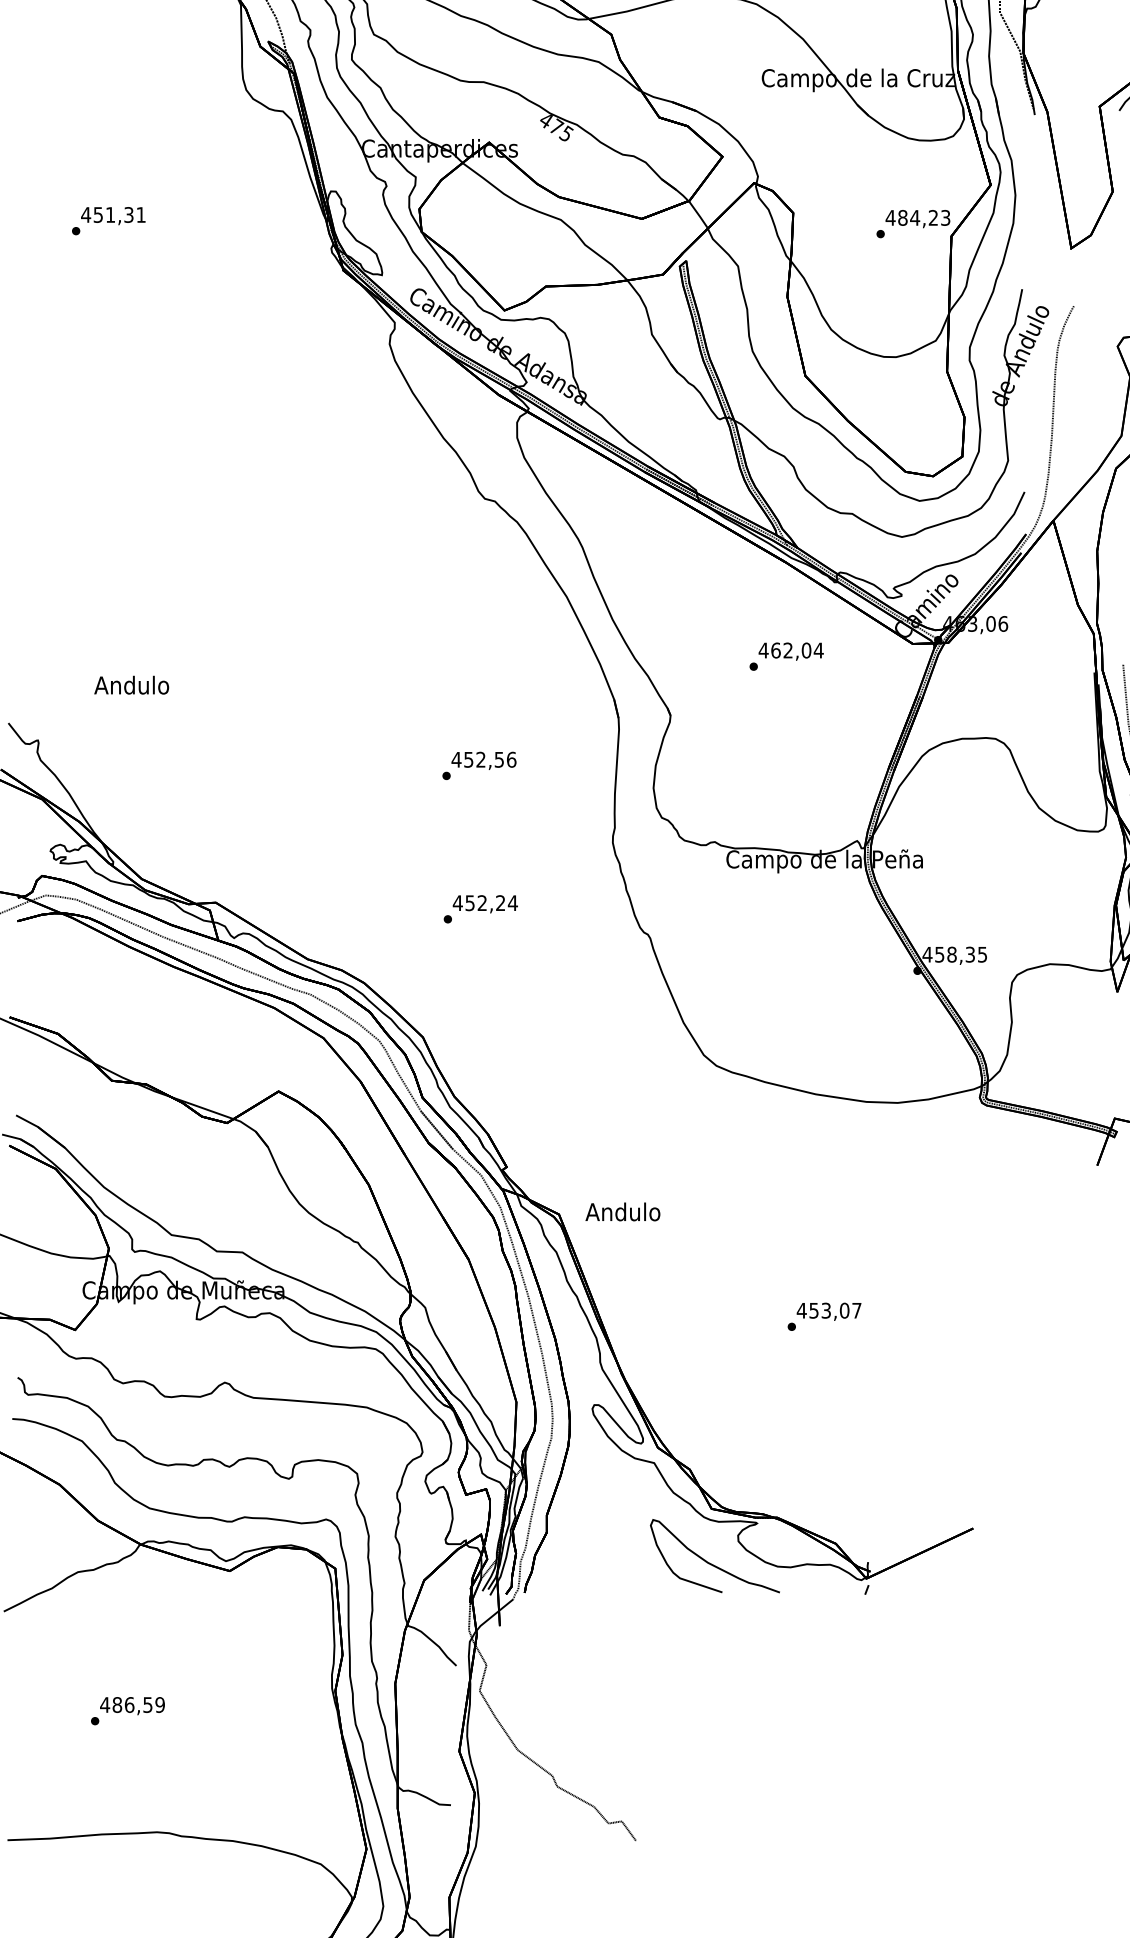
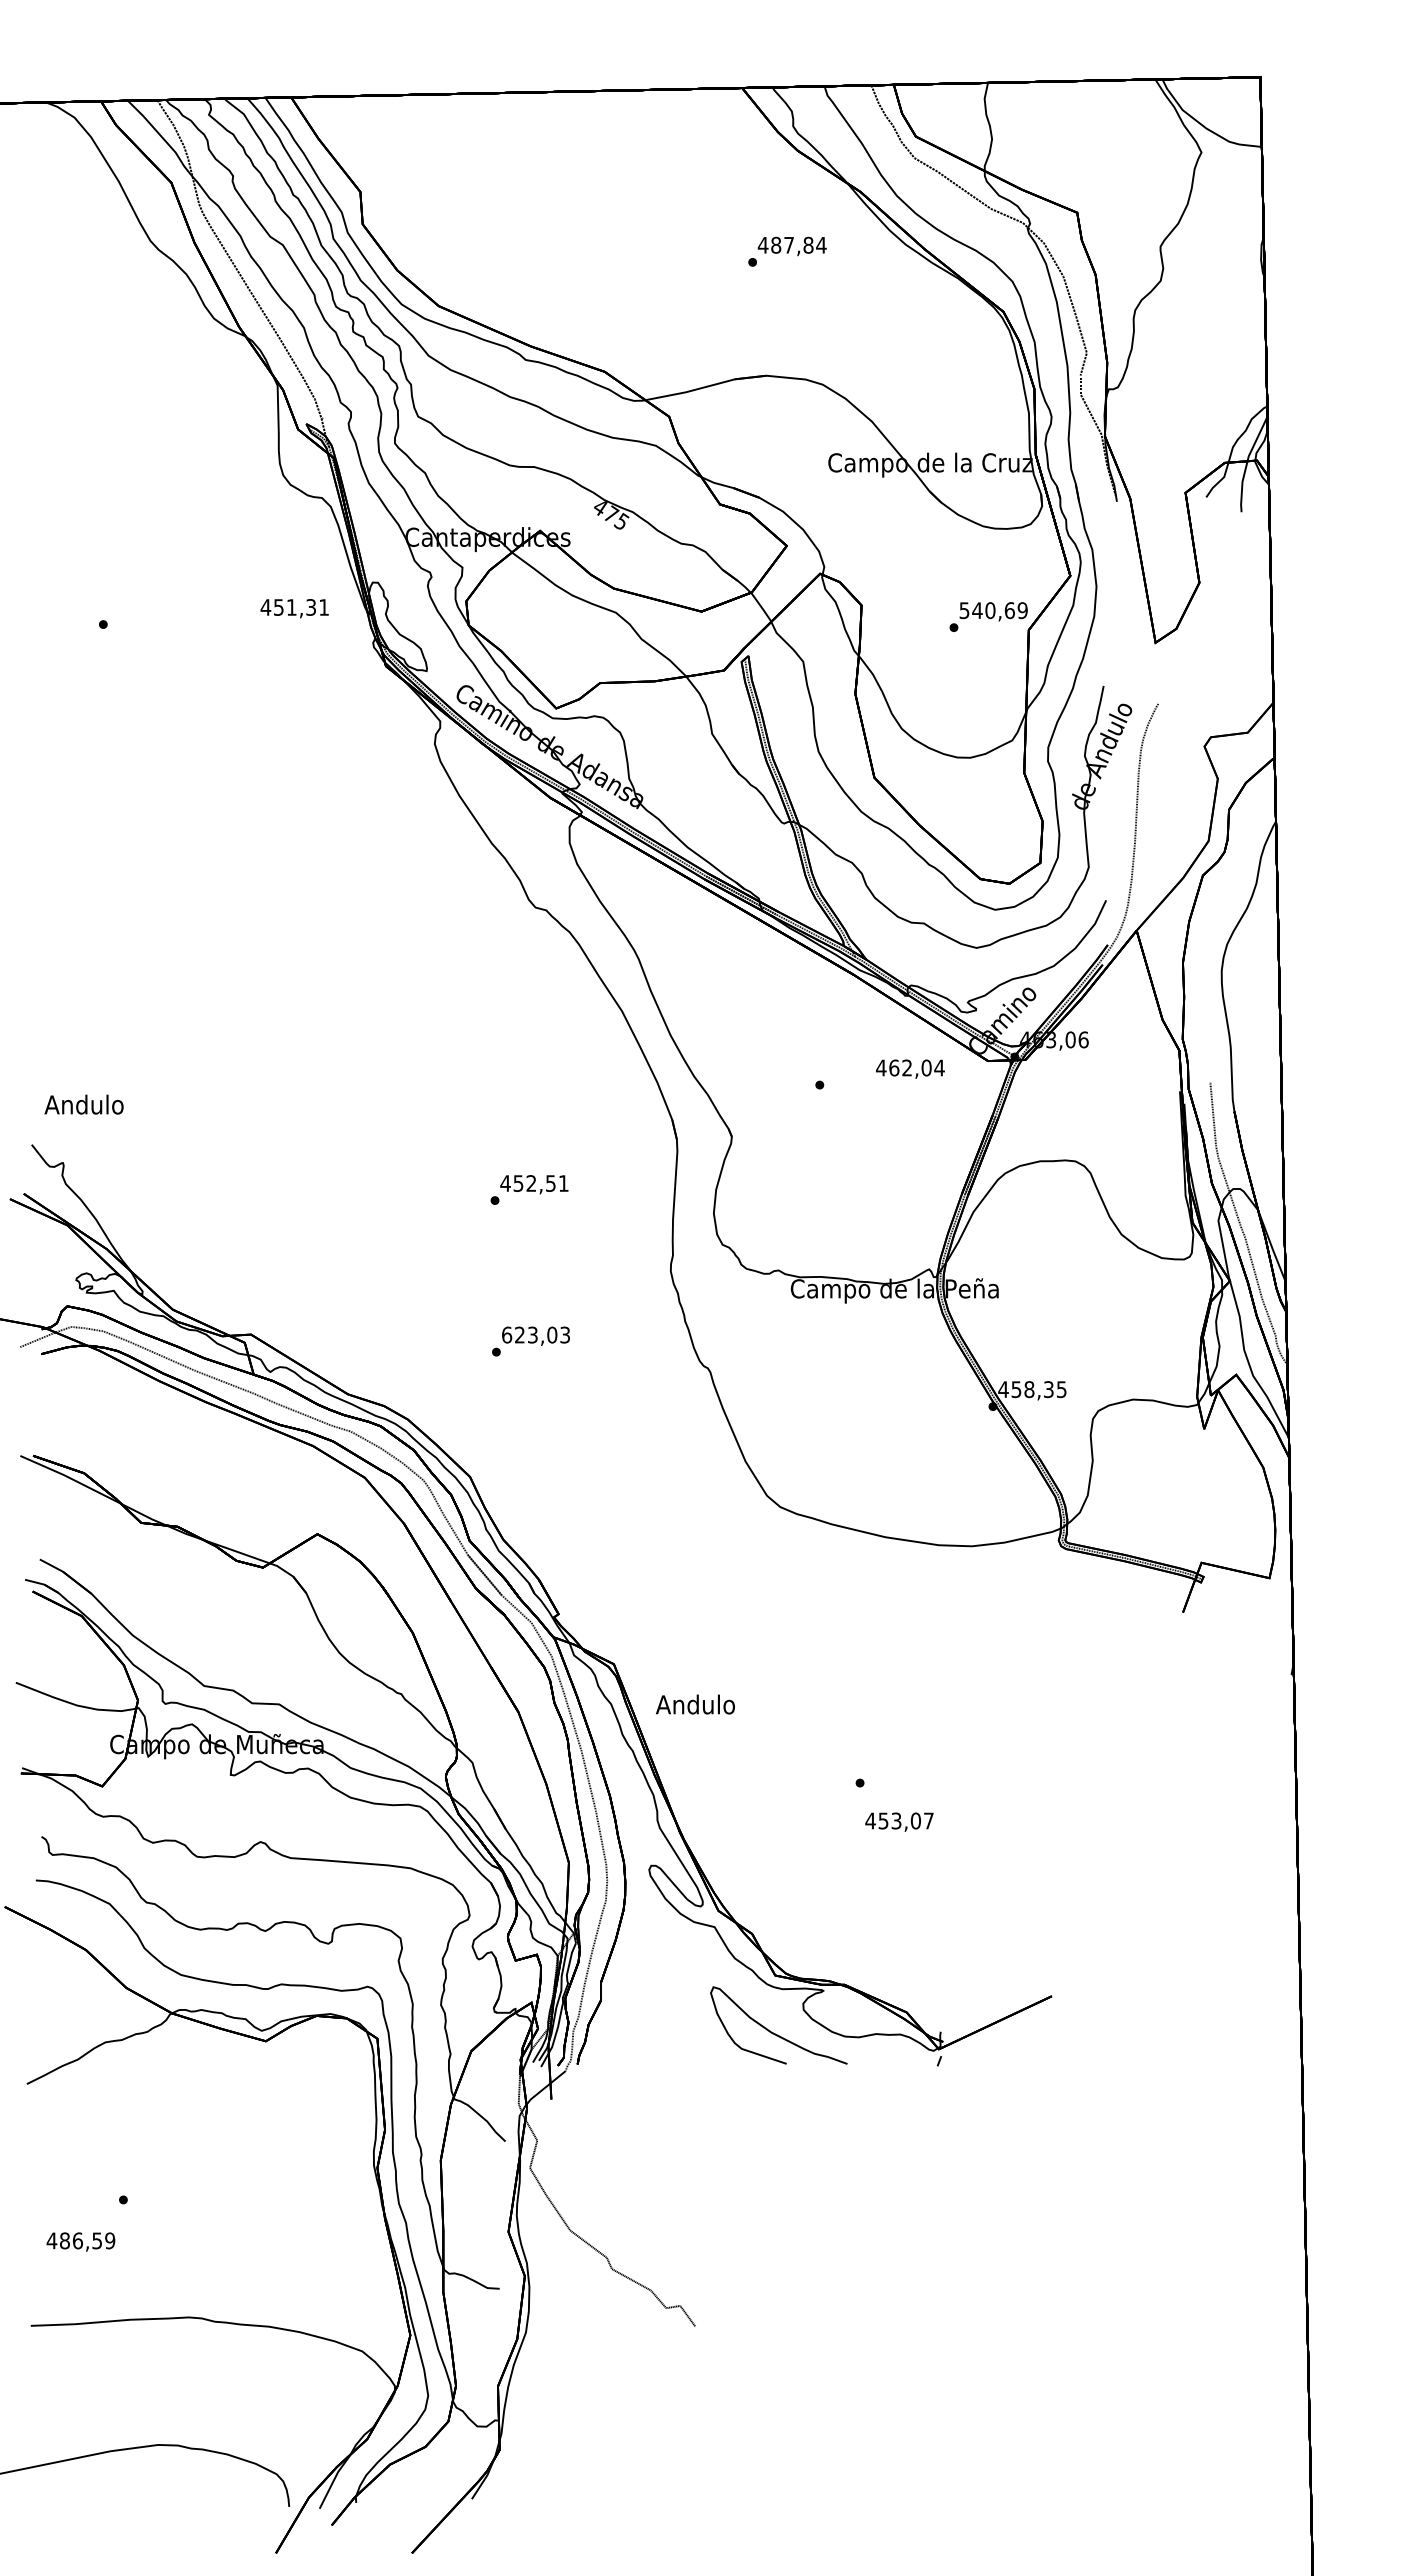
text: (113, 215) -> (294, 608), moved
text: (918, 217) -> (993, 610), 484,23 -> 540,69
text: (791, 651) -> (910, 1068), moved
text: (131, 685) -> (83, 1104), moved
text: (511, 759) -> (563, 1183), 452,56 -> 452,51
text: (484, 902) -> (535, 1334), 452,24 -> 623,03
text: (622, 1211) -> (695, 1704), moved
text: (829, 1311) -> (899, 1821), moved
text: (132, 1705) -> (80, 2241), moved

